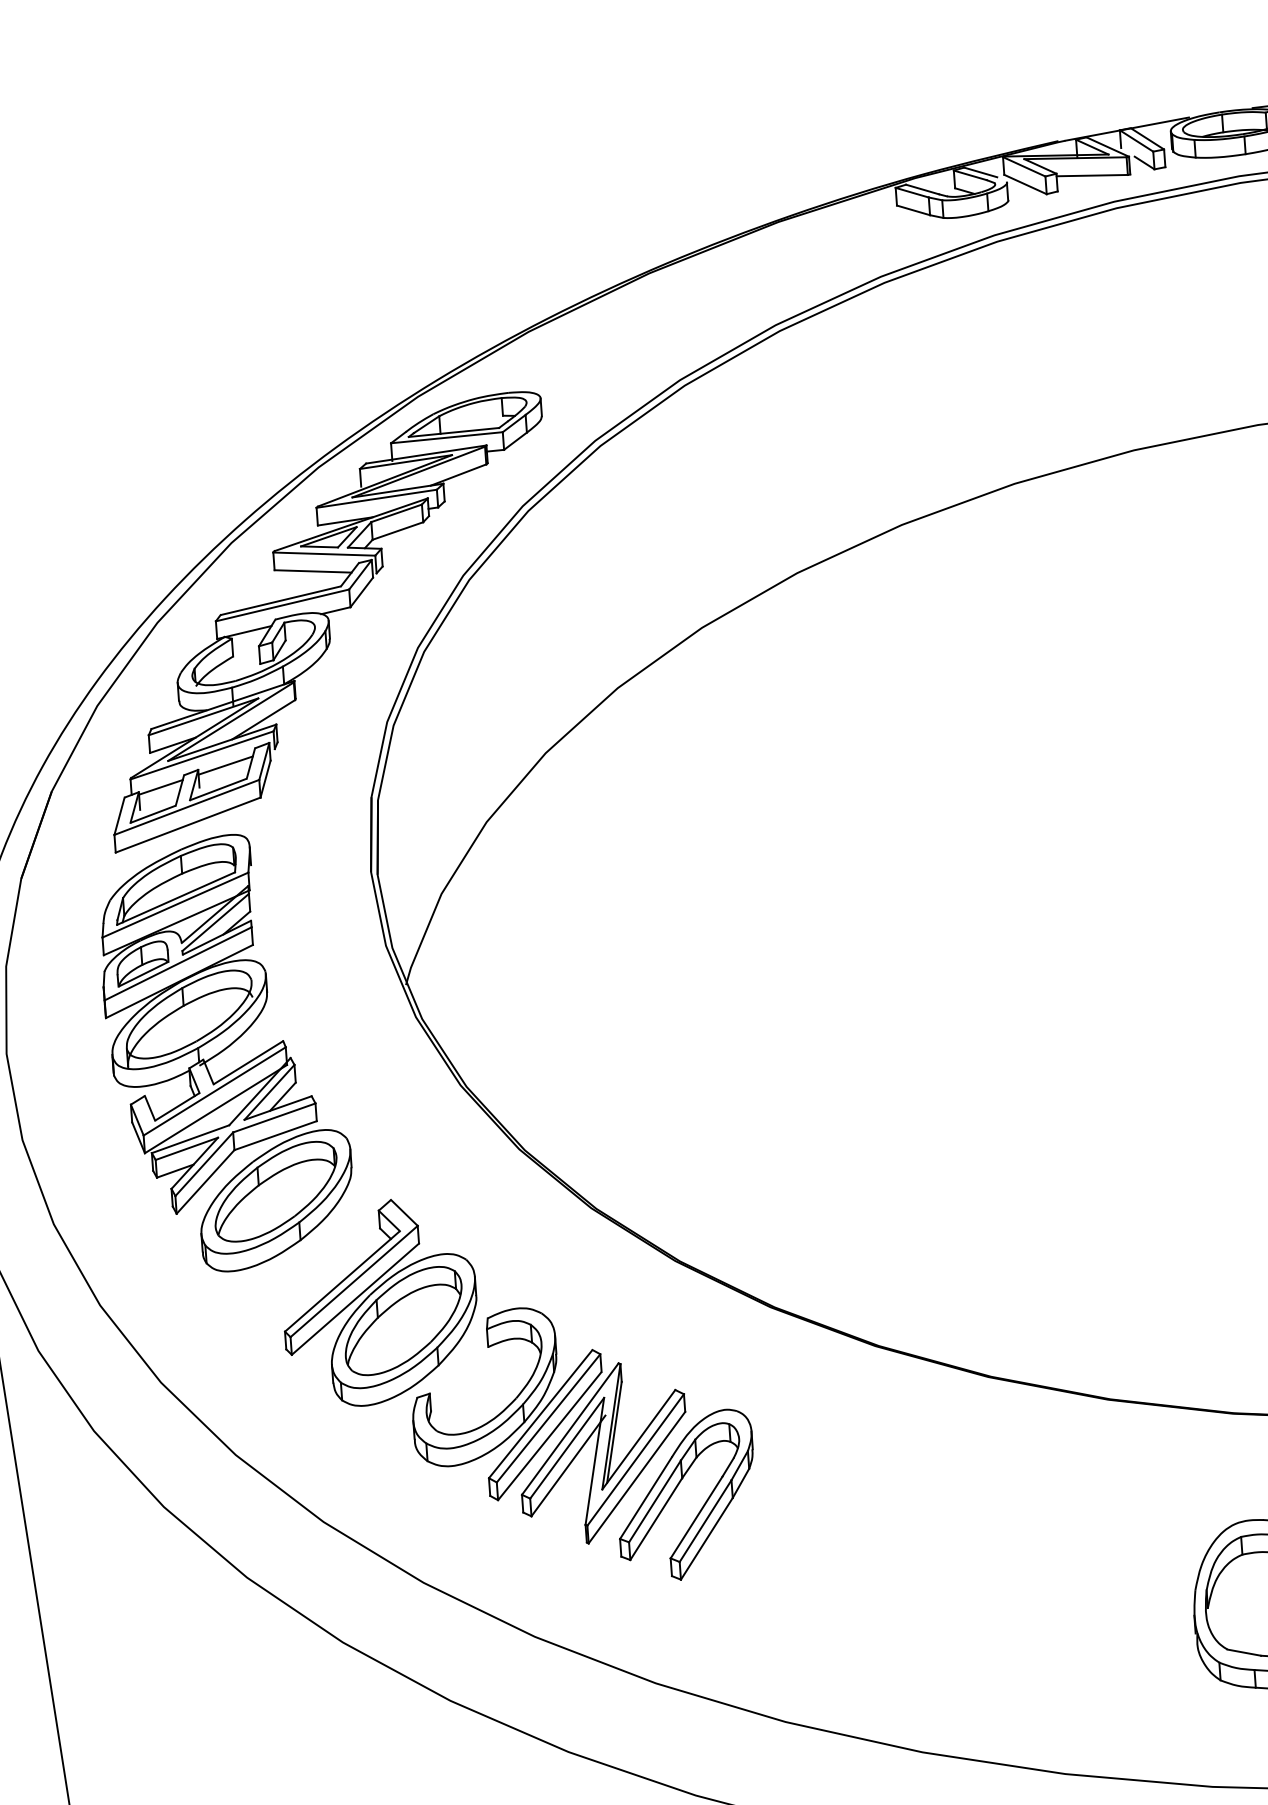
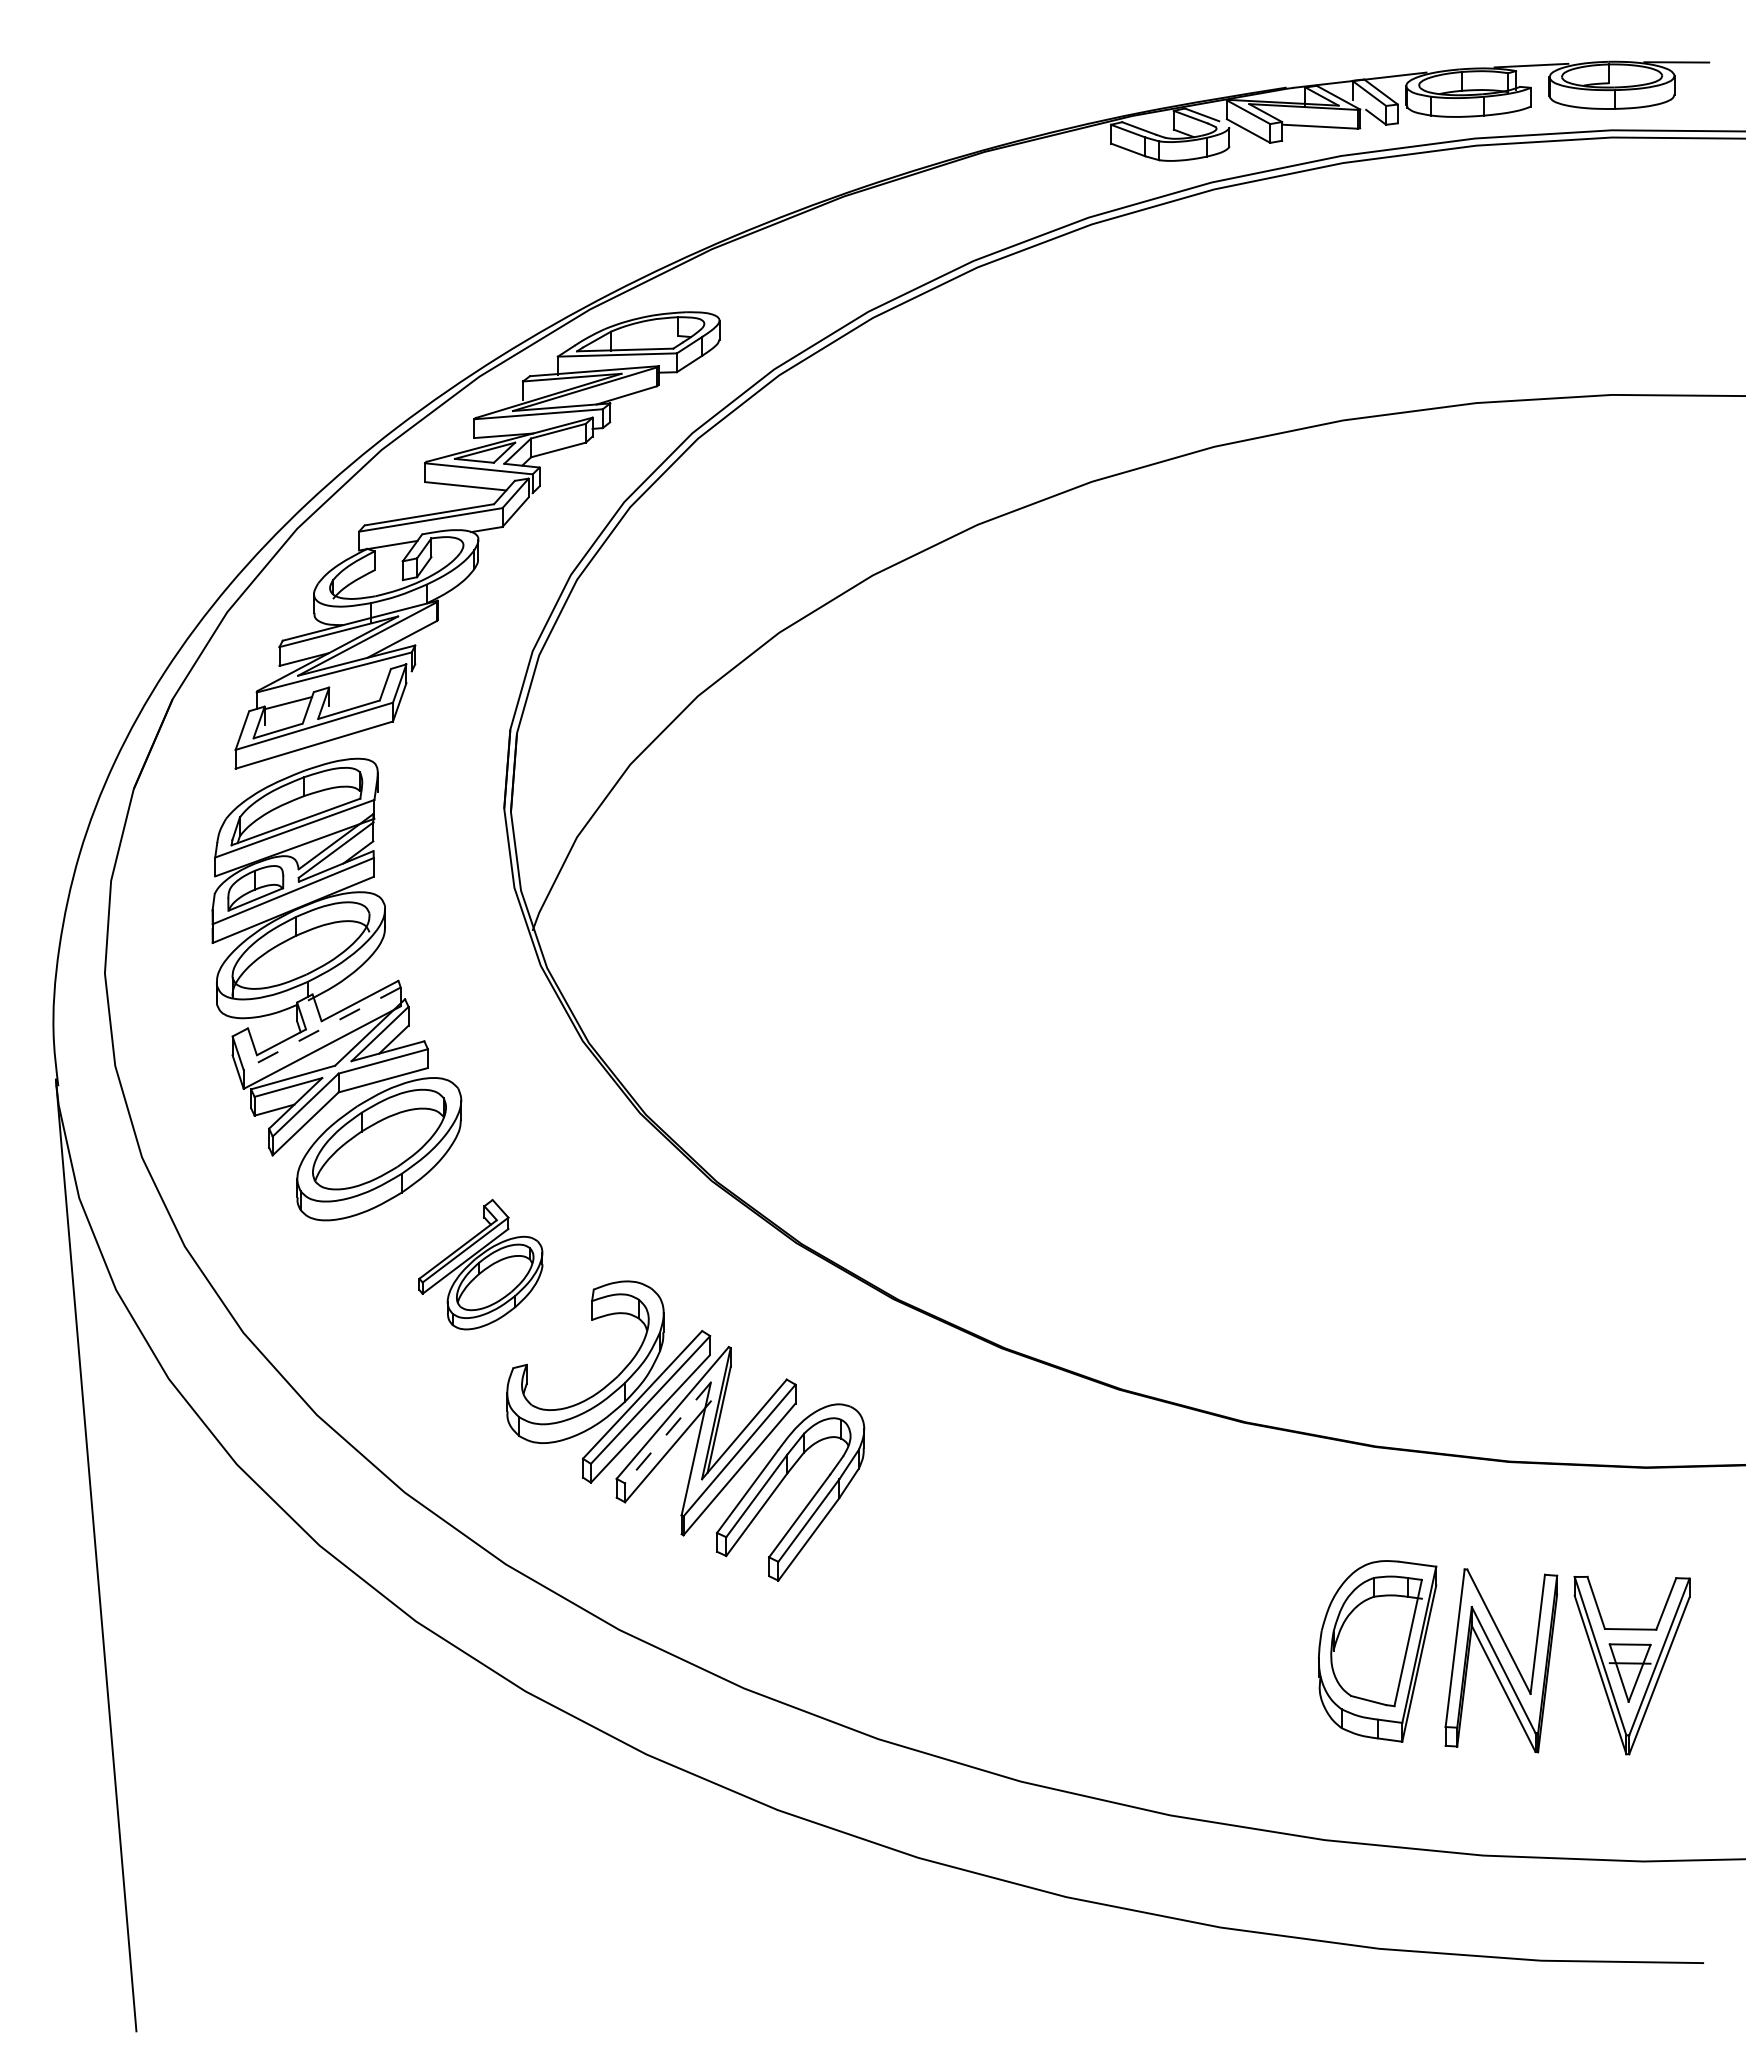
line: (225, 765) -> (358, 684), removed
line: (214, 1091) -> (322, 1028), solid -> dashed
part: (379, 1302) -> (480, 1264), size x0.6
line: (566, 1448) -> (667, 1433), solid -> dashed

